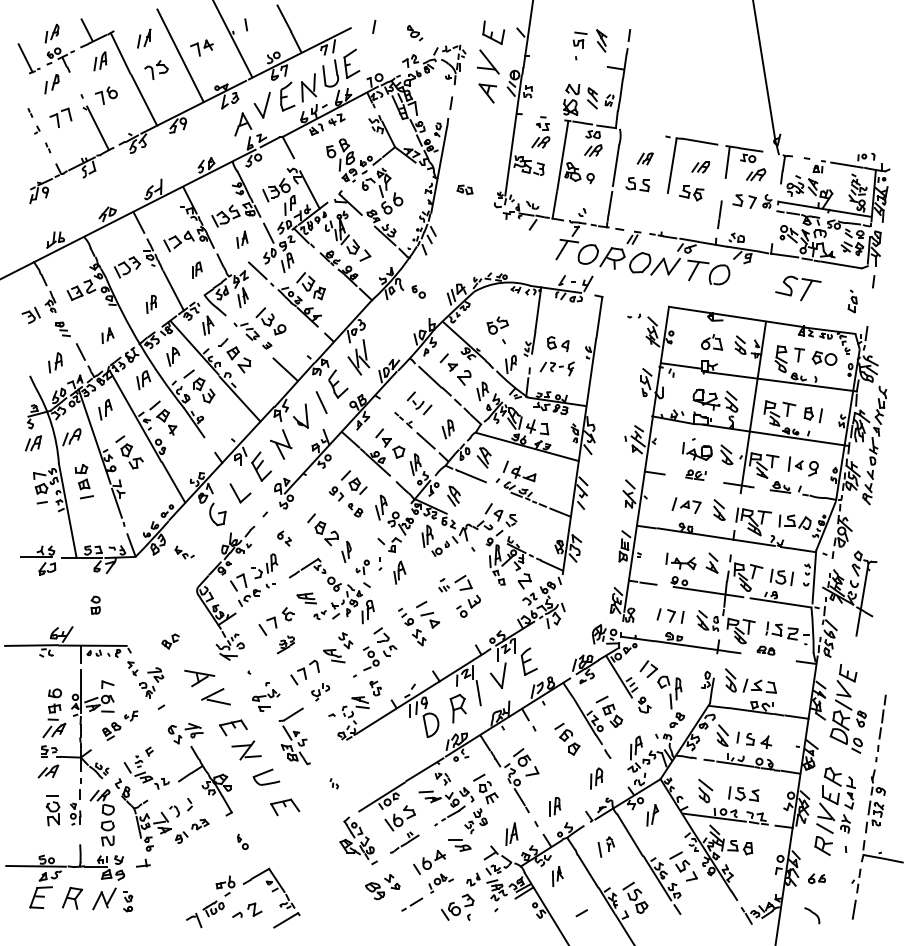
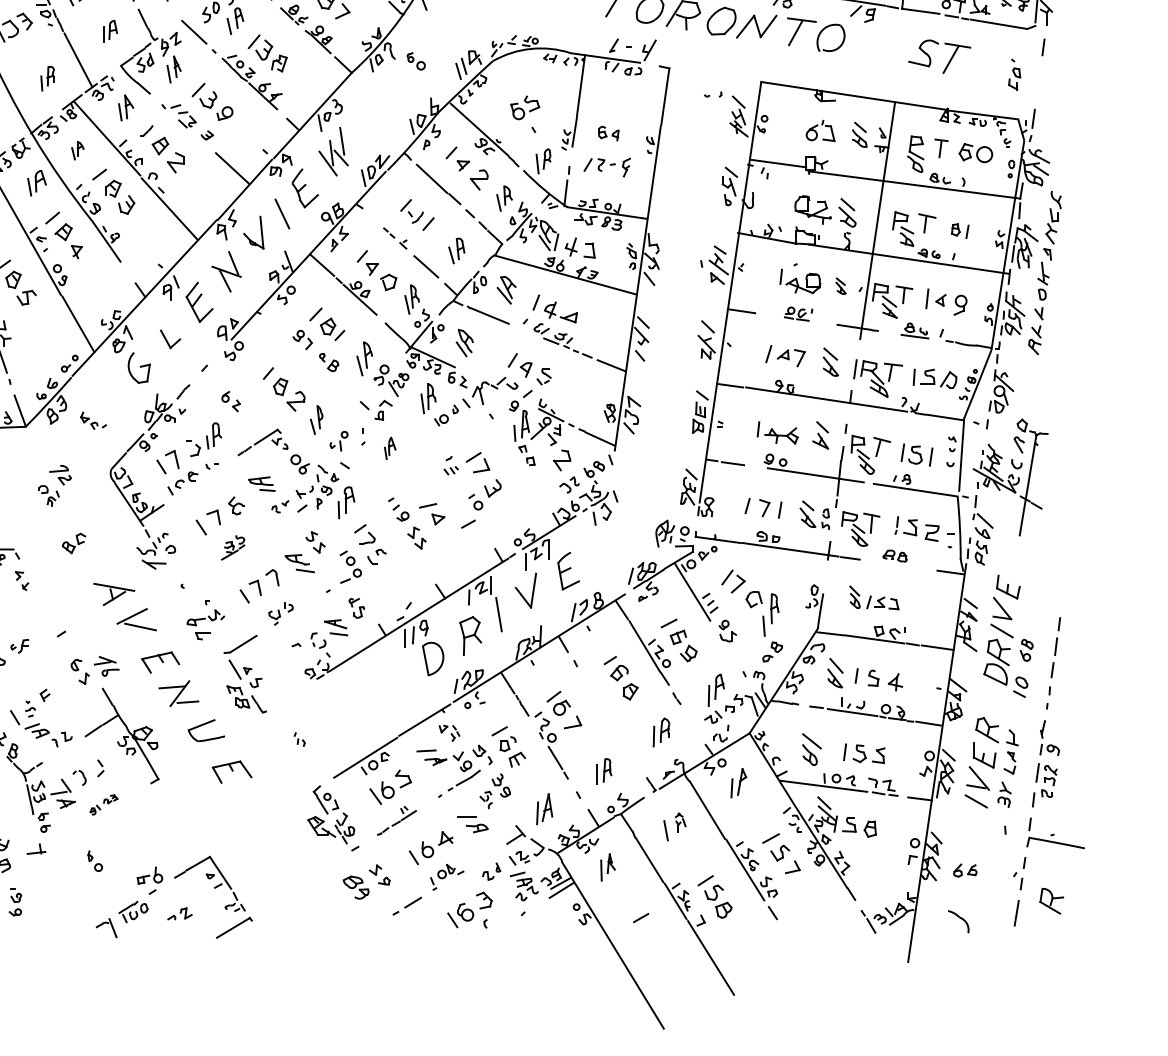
part: (558, 344) -> (608, 133), size x0.7
part: (173, 356) -> (78, 150), size x0.7
part: (812, 414) -> (959, 230), size x0.7
part: (726, 454) -> (840, 285), size x0.6
part: (240, 493) -> (170, 339), size x0.7
part: (399, 572) -> (389, 448), size x0.7
line: (421, 604) -> (468, 524), moved
part: (750, 680) -> (873, 597), size x0.7
part: (151, 682) -> (54, 485), moved
part: (192, 830) -> (104, 804), size x0.6
part: (242, 841) -> (94, 860), moved
part: (823, 845) -> (1051, 900), moved
part: (247, 909) -> (180, 912), size x0.6

